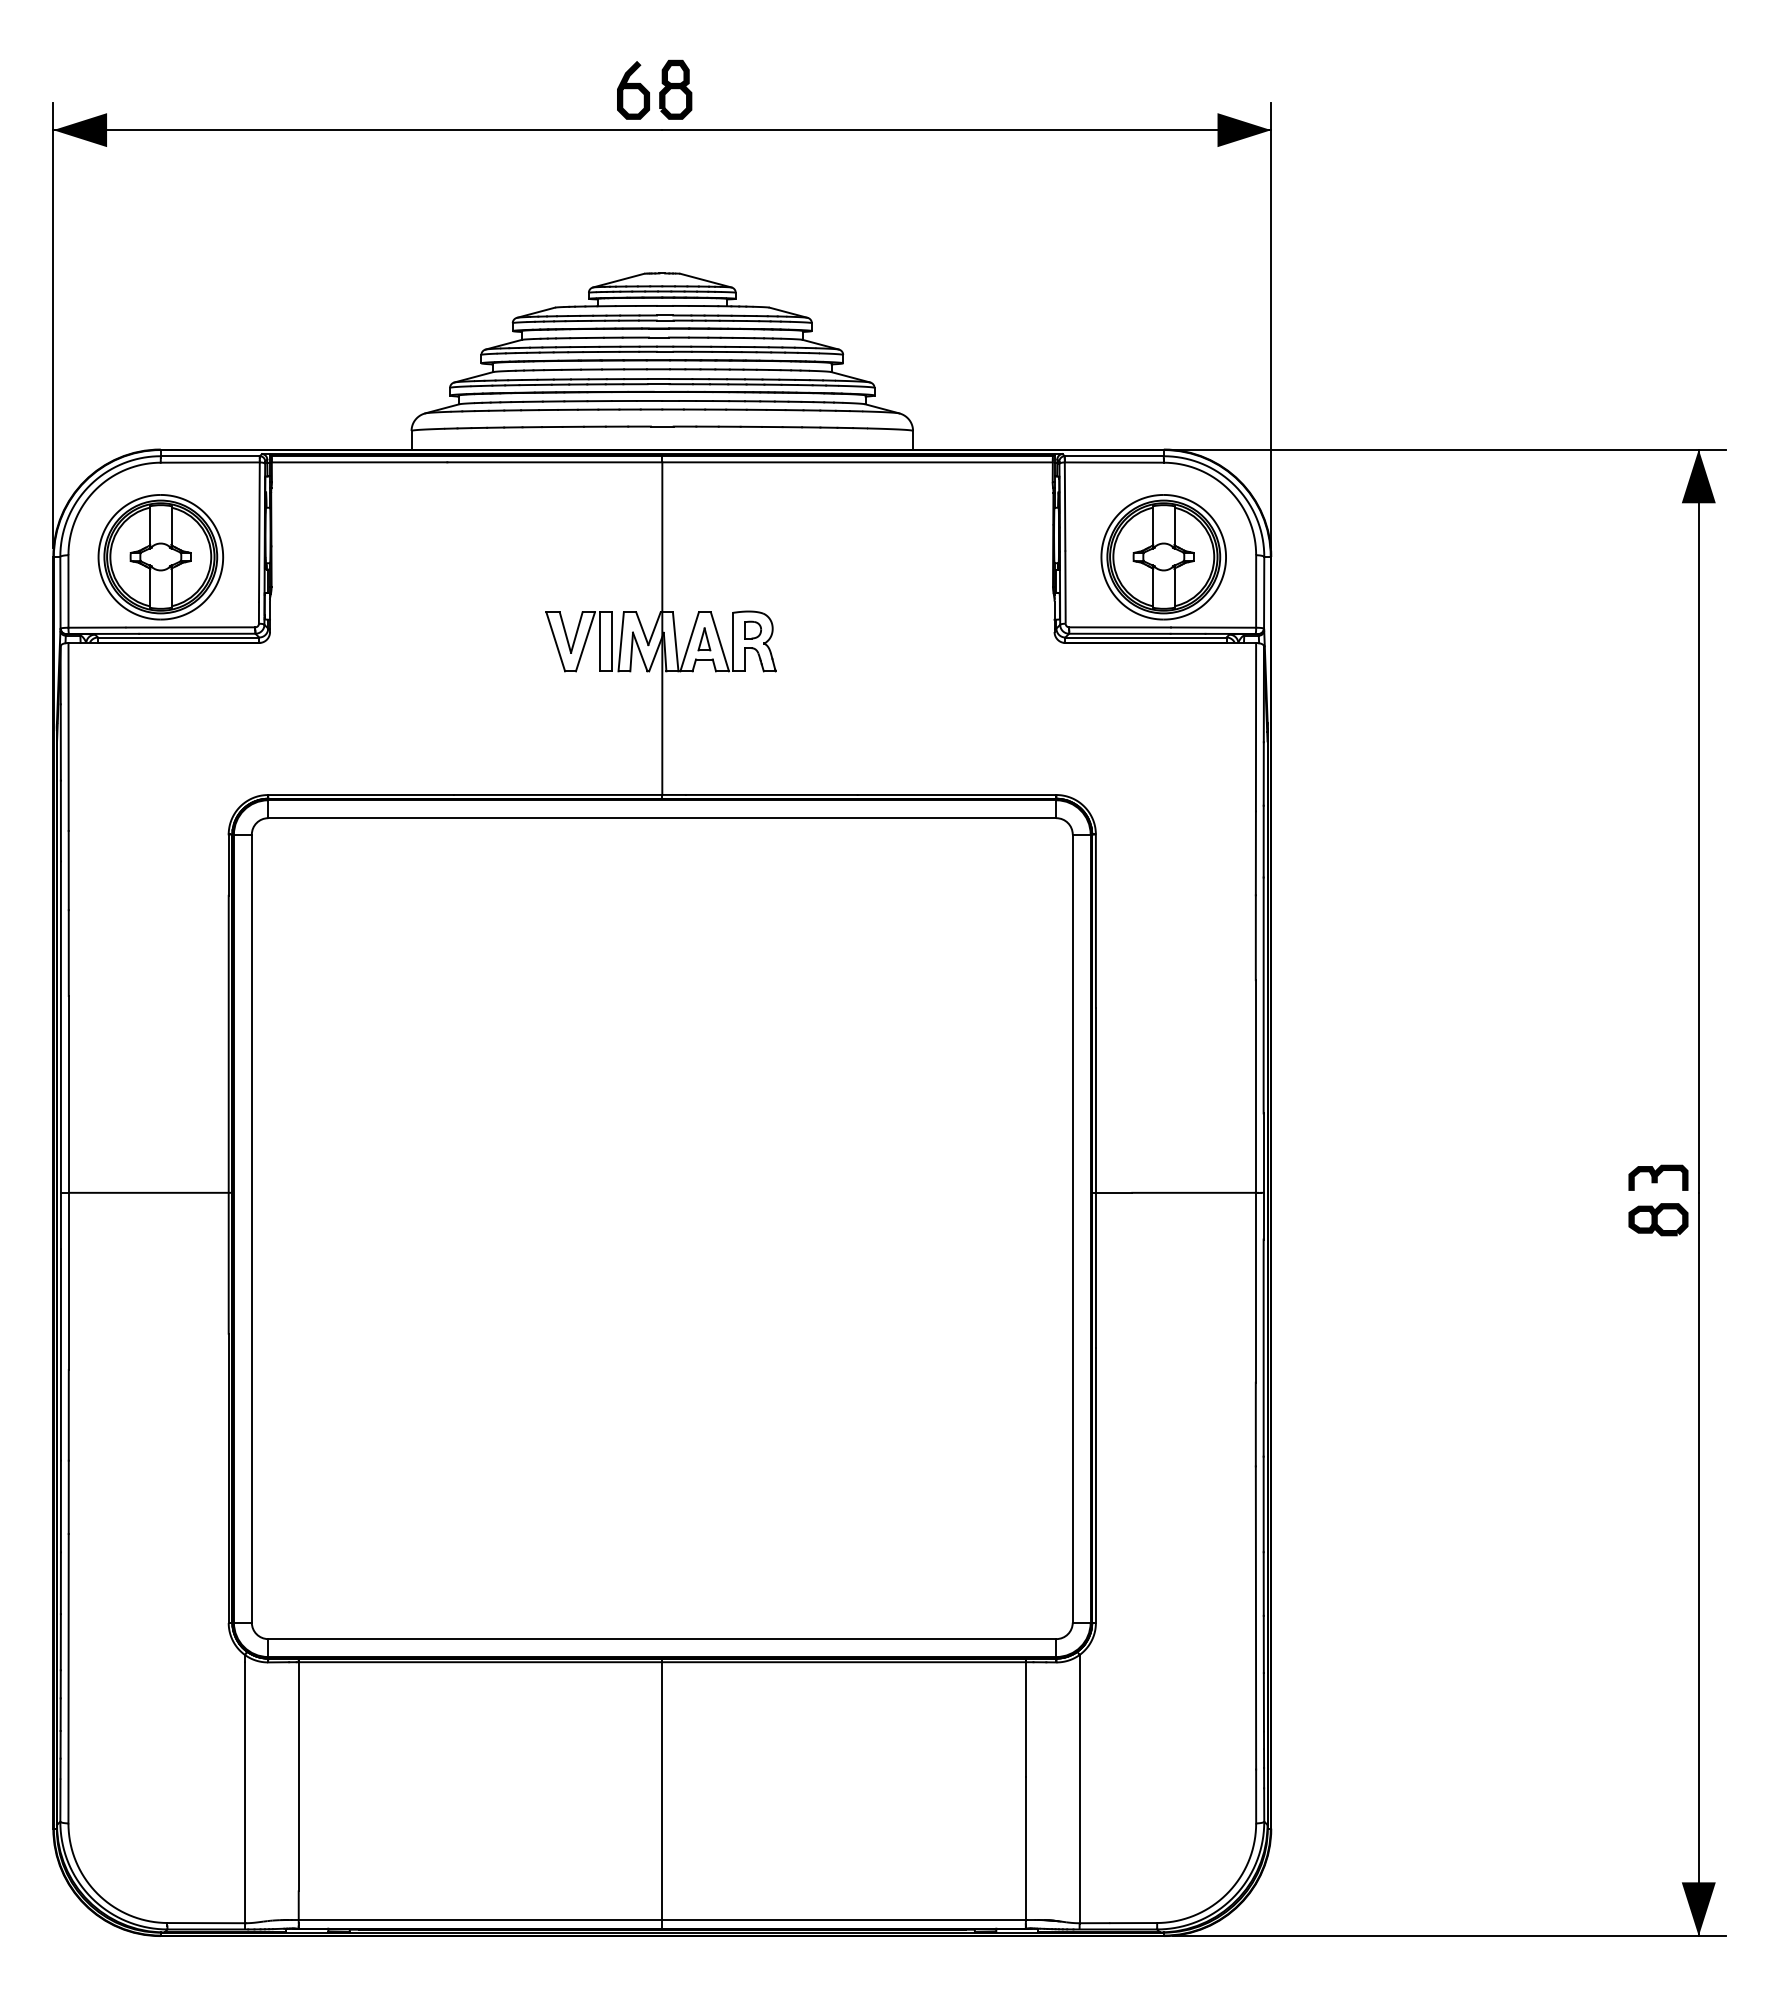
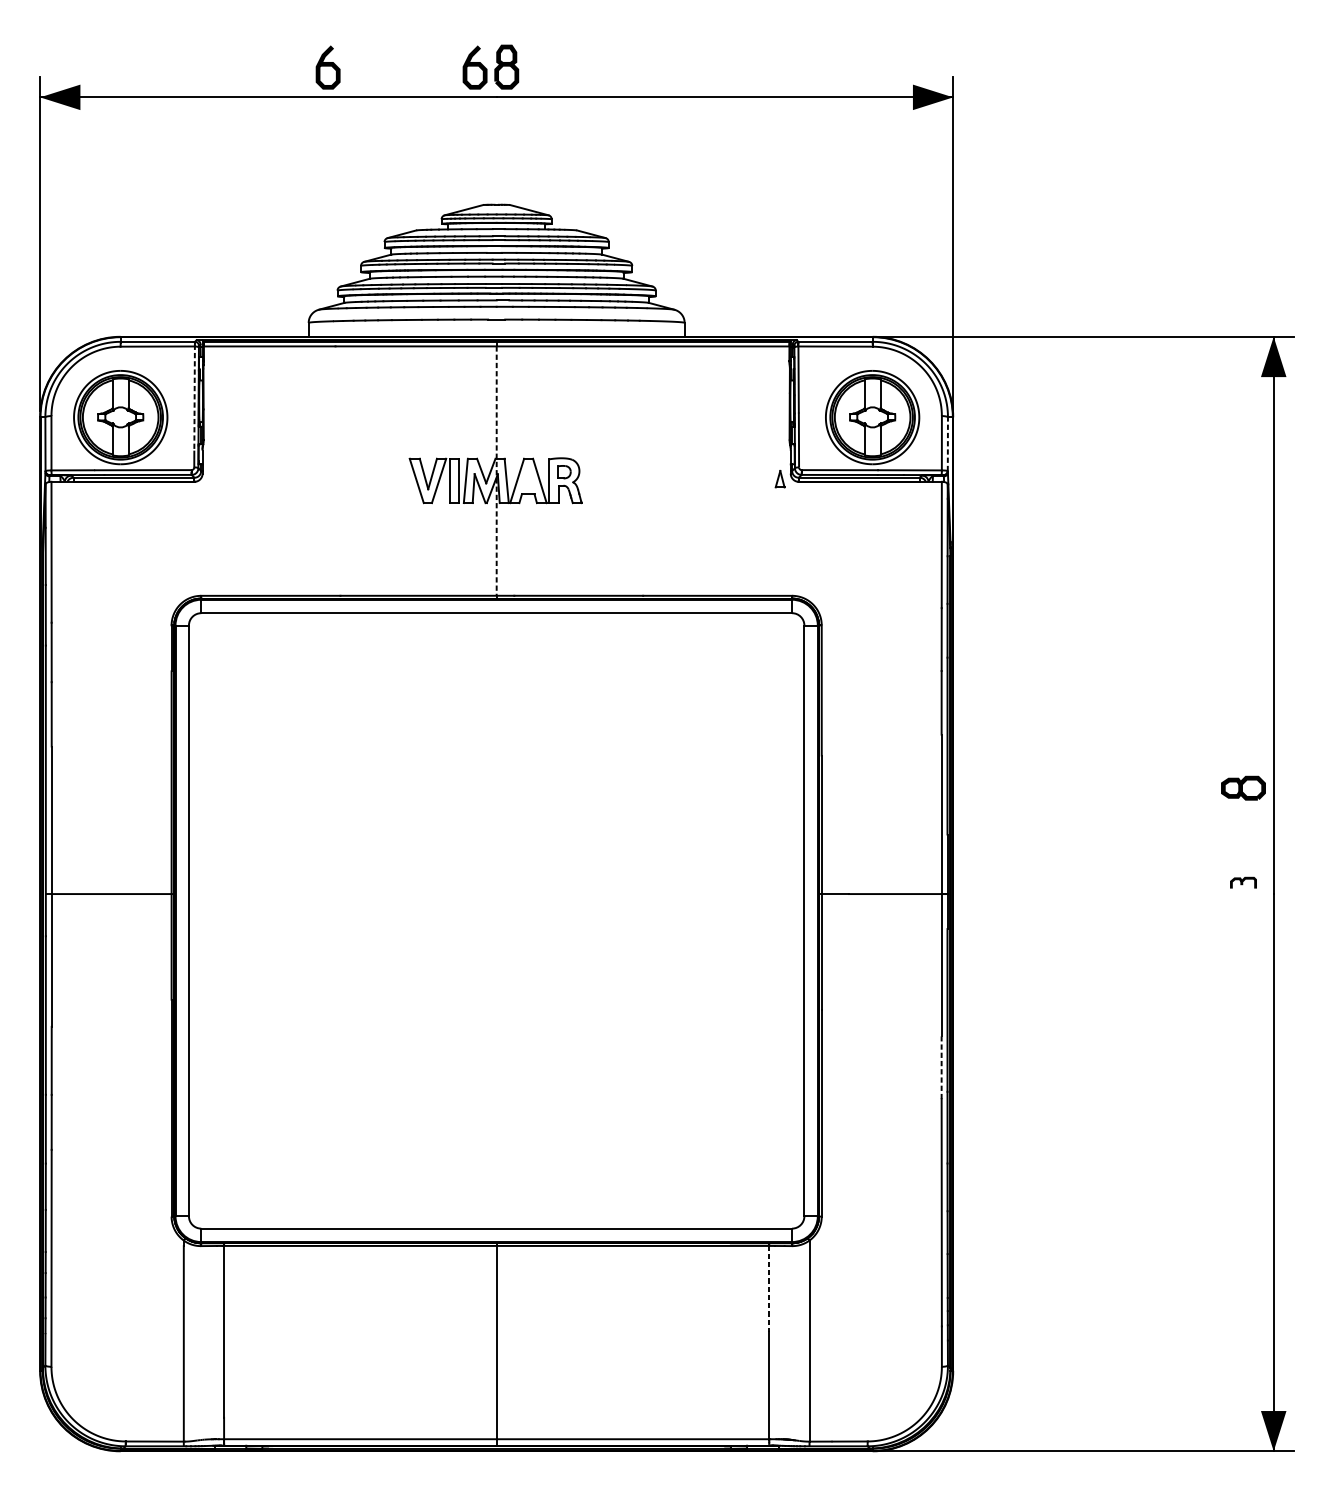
curve: (437, 89) -> (328, 66), added
line: (259, 530) -> (194, 397), solid -> dashed
line: (1264, 592) -> (948, 443), solid -> dashed
line: (662, 629) -> (496, 471), solid -> dashed
part: (704, 639) -> (780, 479), moved
part: (1658, 1177) -> (1243, 882), size x0.6
part: (1658, 1219) -> (1243, 788), moved
line: (1255, 1424) -> (941, 1067), solid -> dashed
line: (1025, 1719) -> (768, 1288), solid -> dashed

